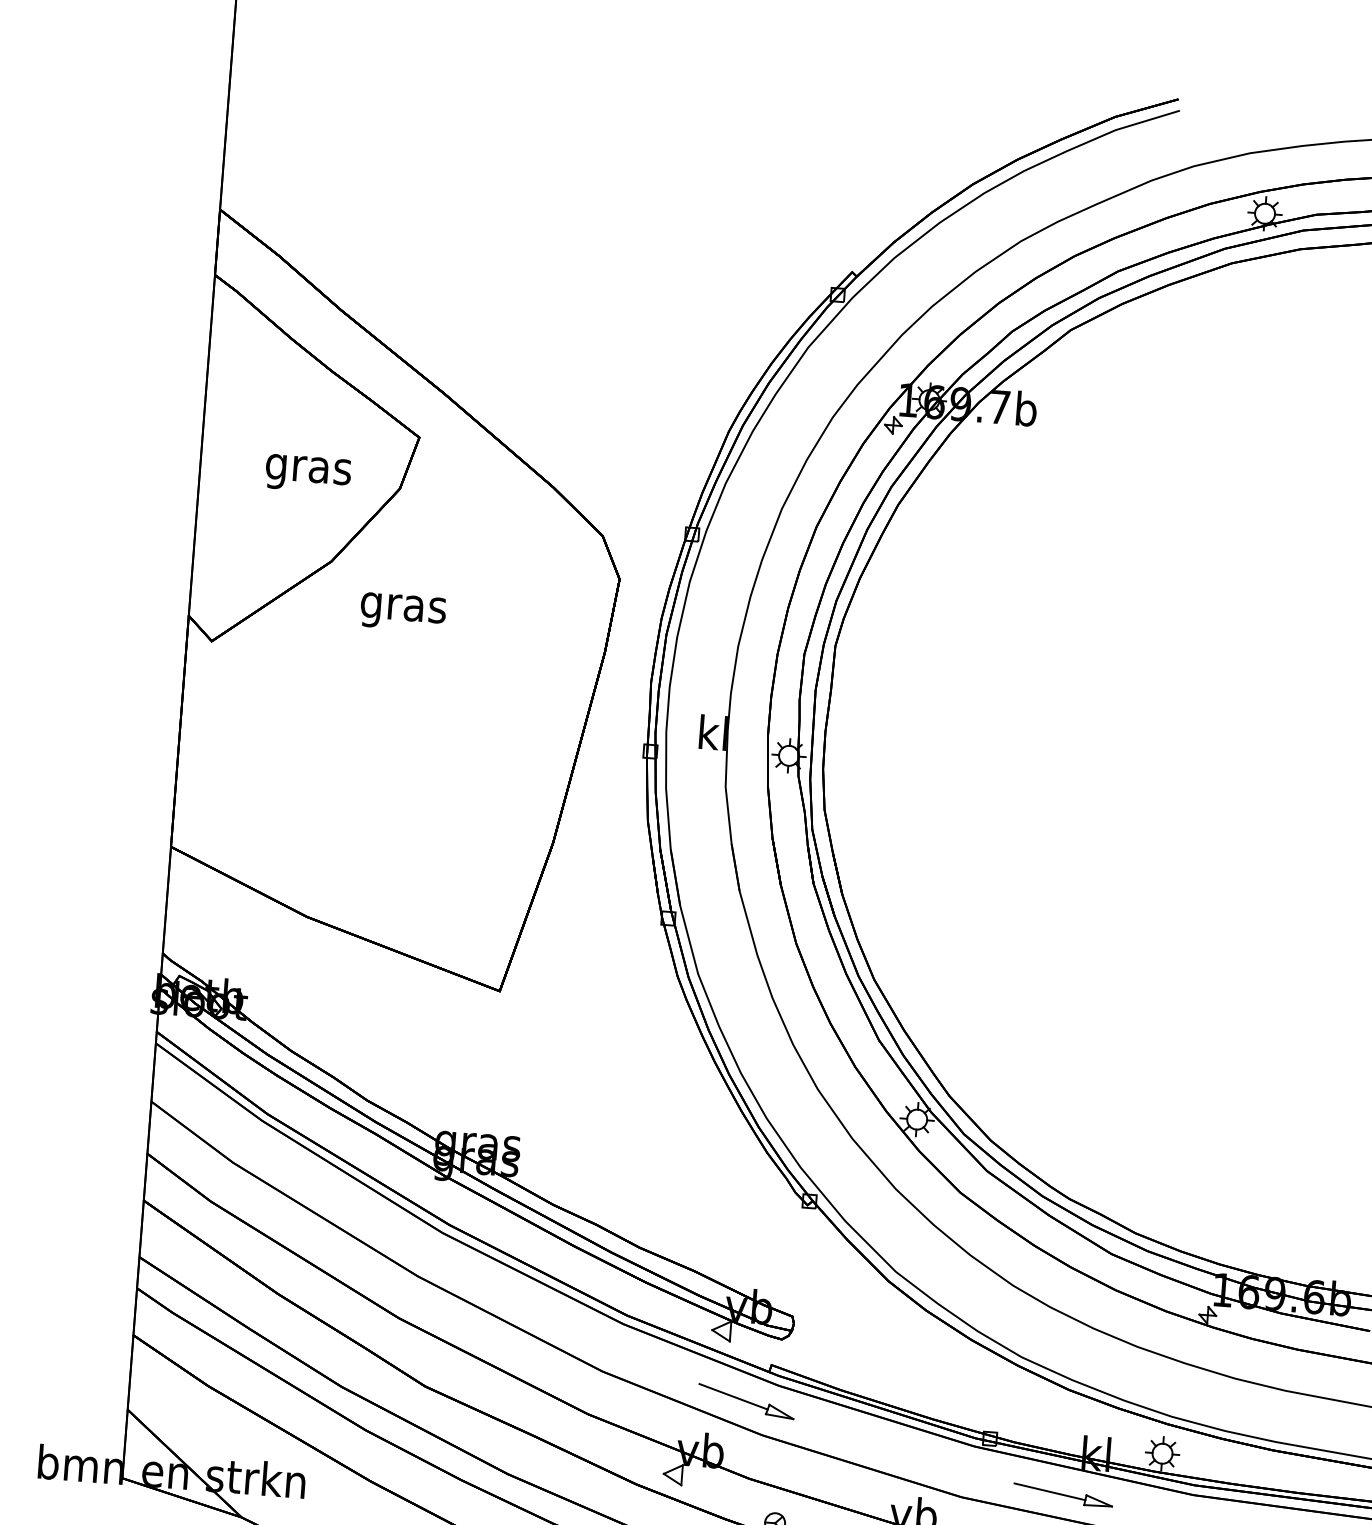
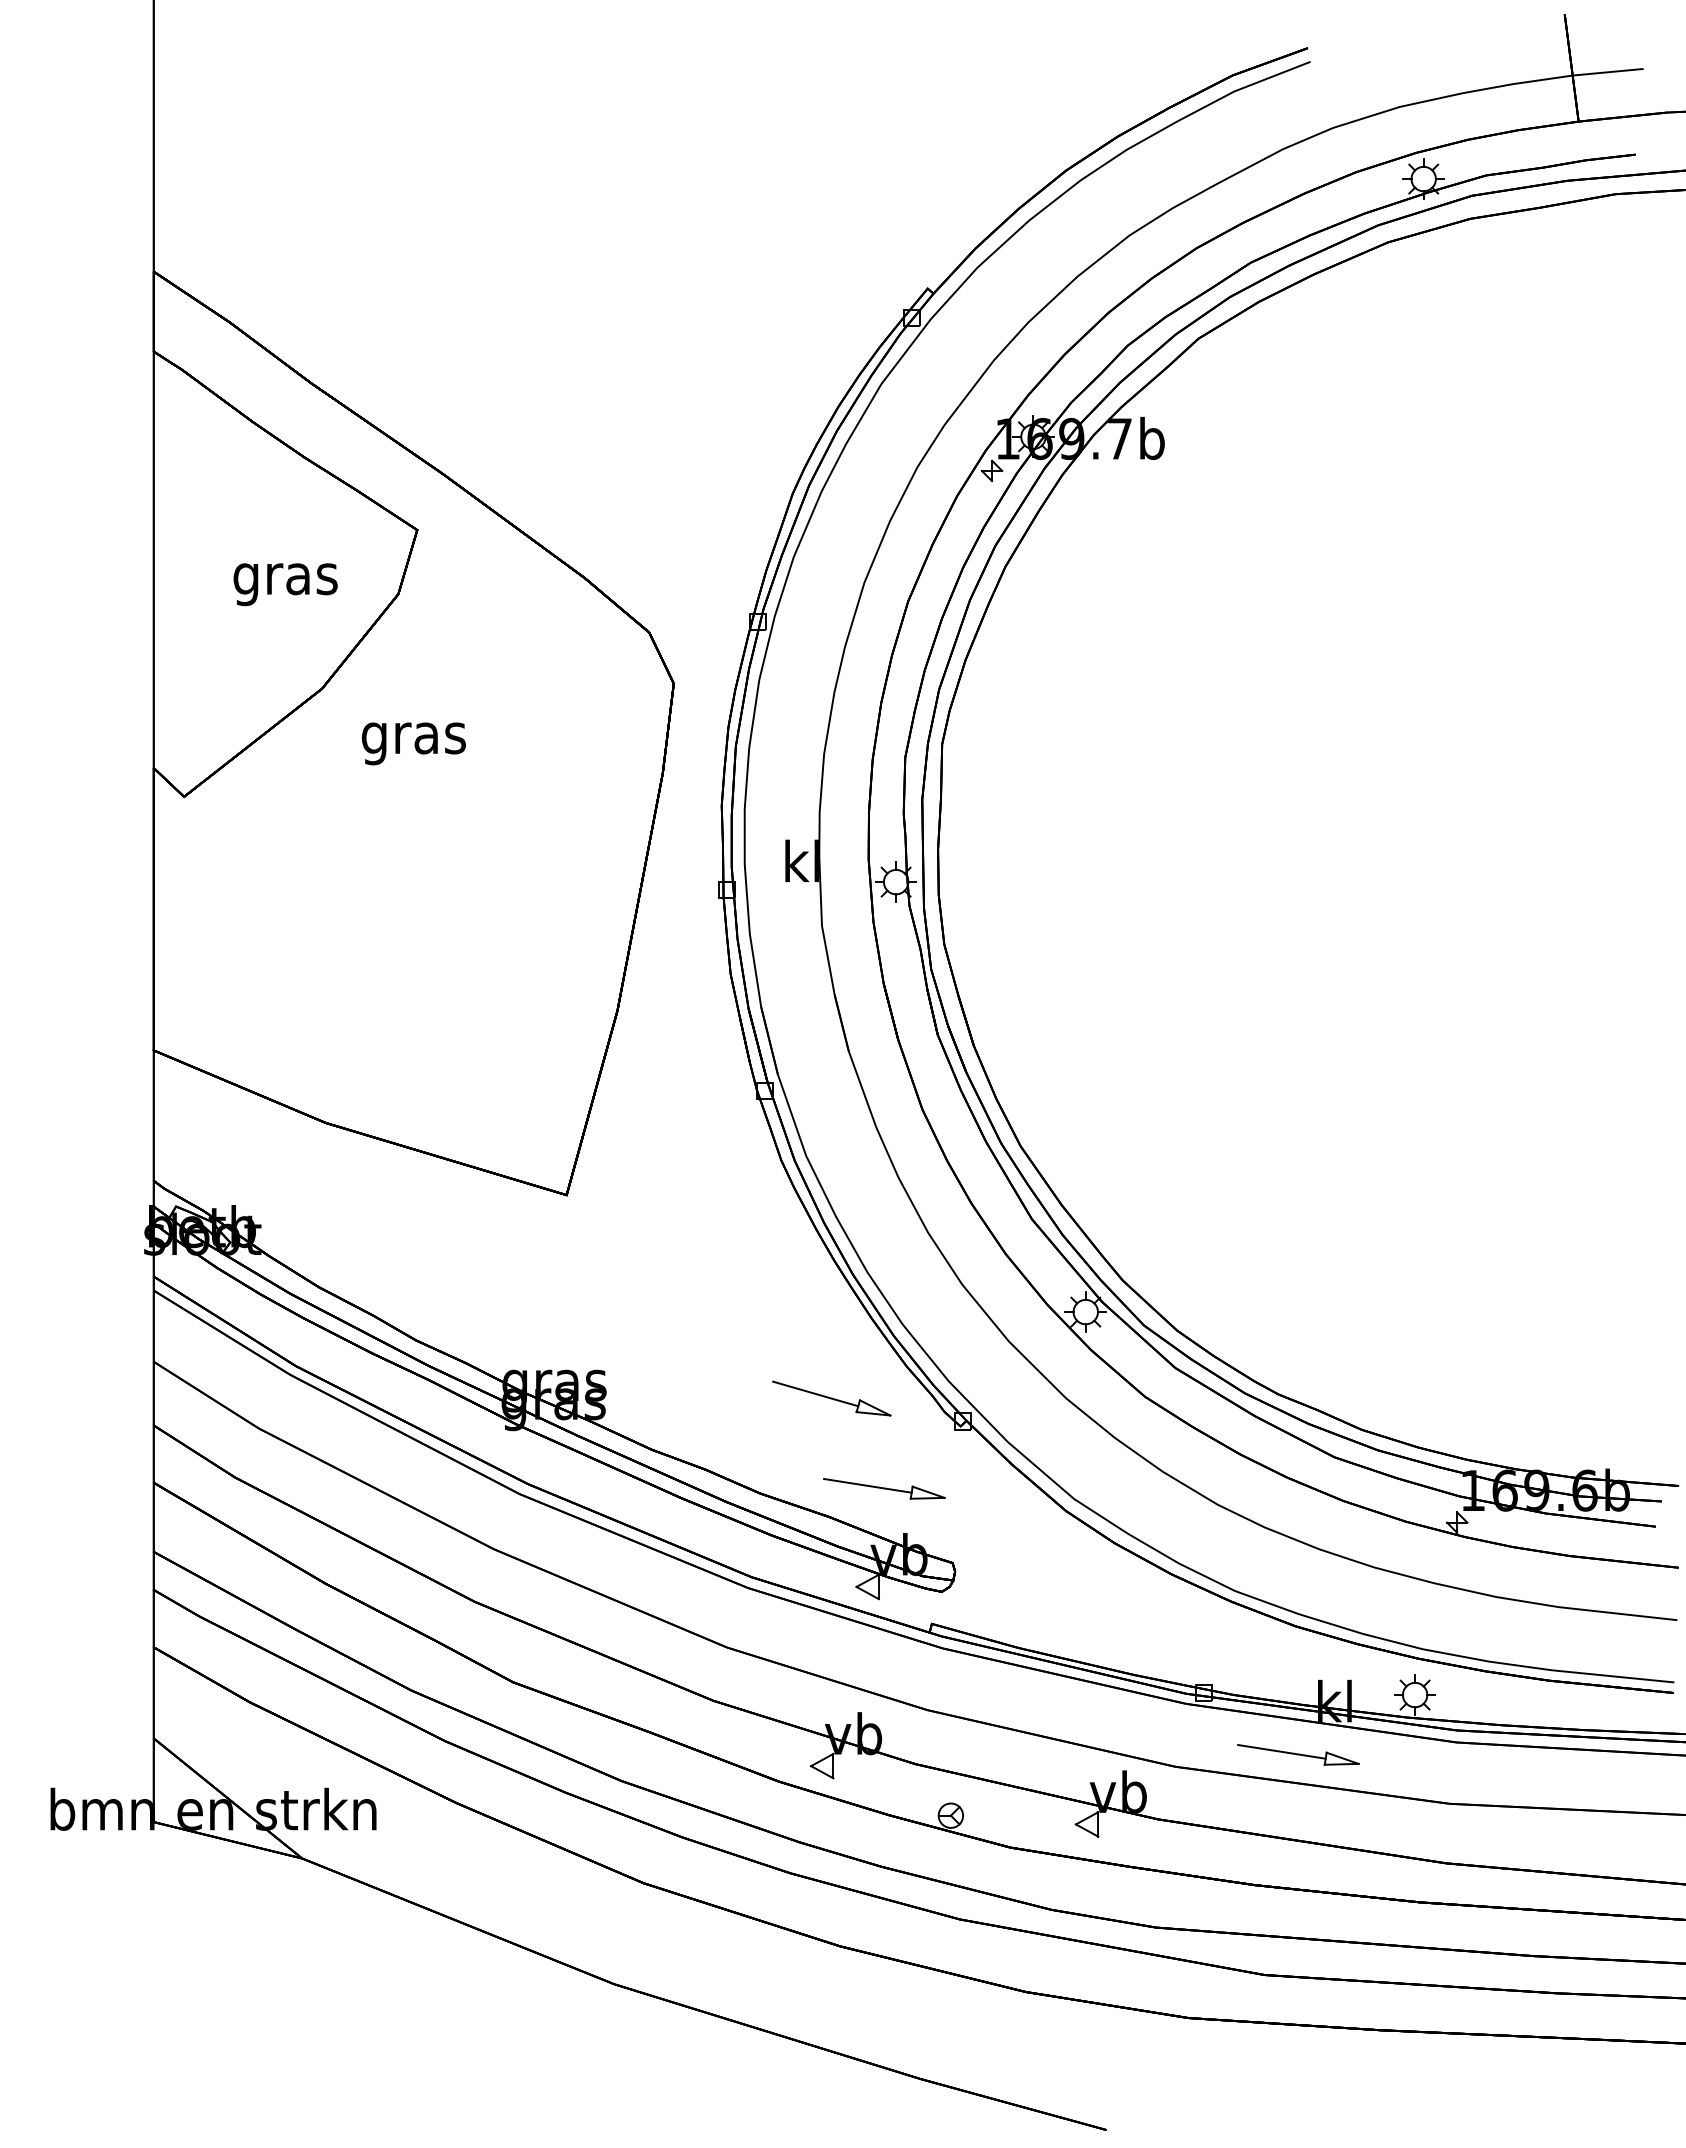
part: (741, 1251) -> (884, 1488), added
part: (746, 1401) -> (831, 1398), moved

